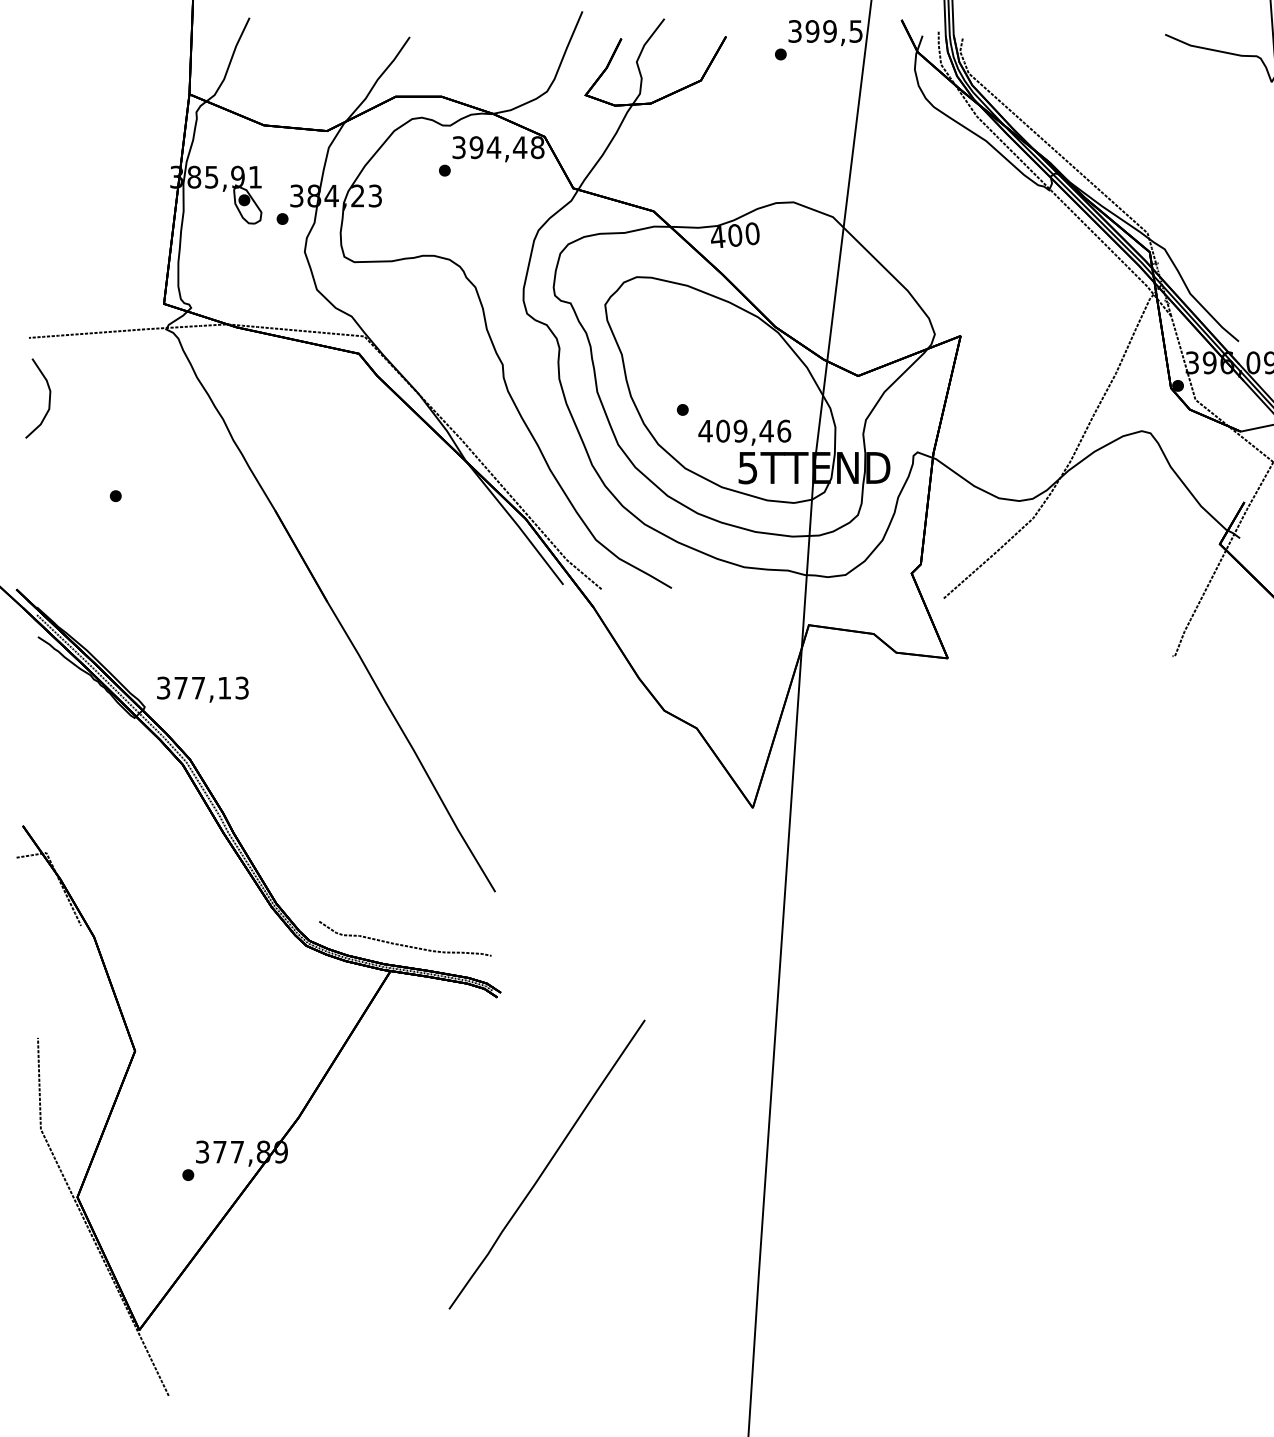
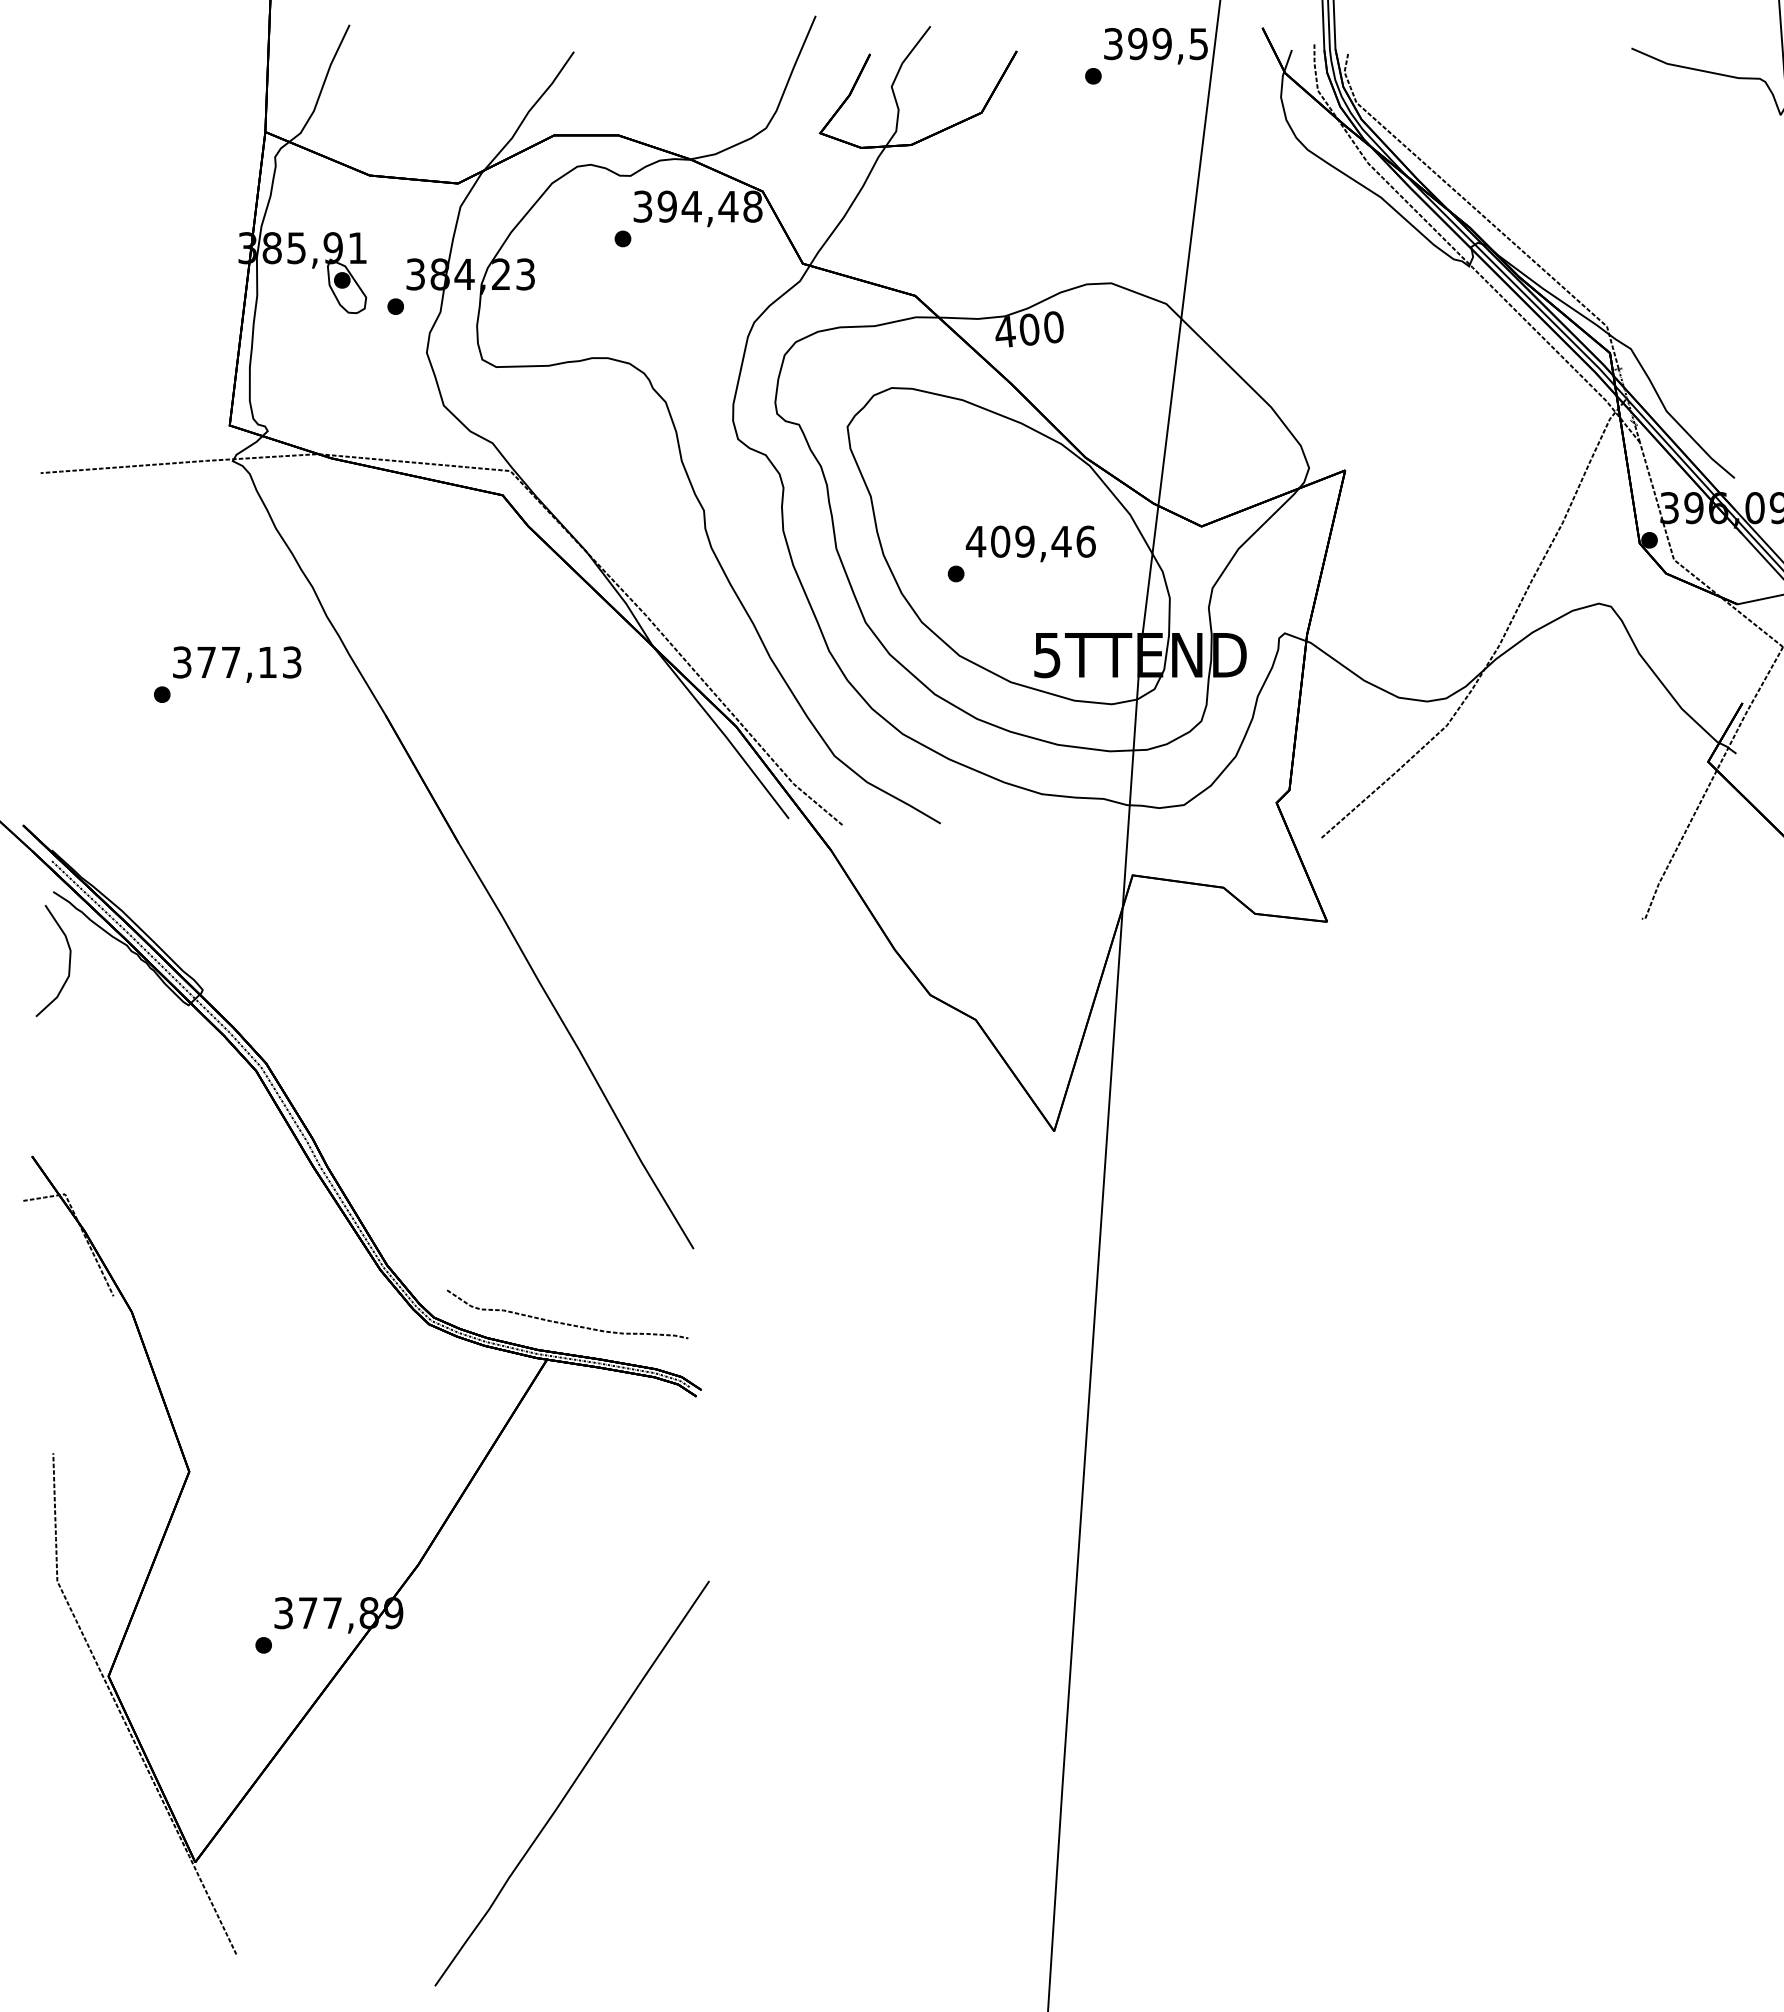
curve: (48, 401) -> (68, 964), moved
text: (744, 432) -> (1030, 543), moved
text: (203, 689) -> (237, 664), moved
curve: (547, 1164) -> (572, 1783), moved

